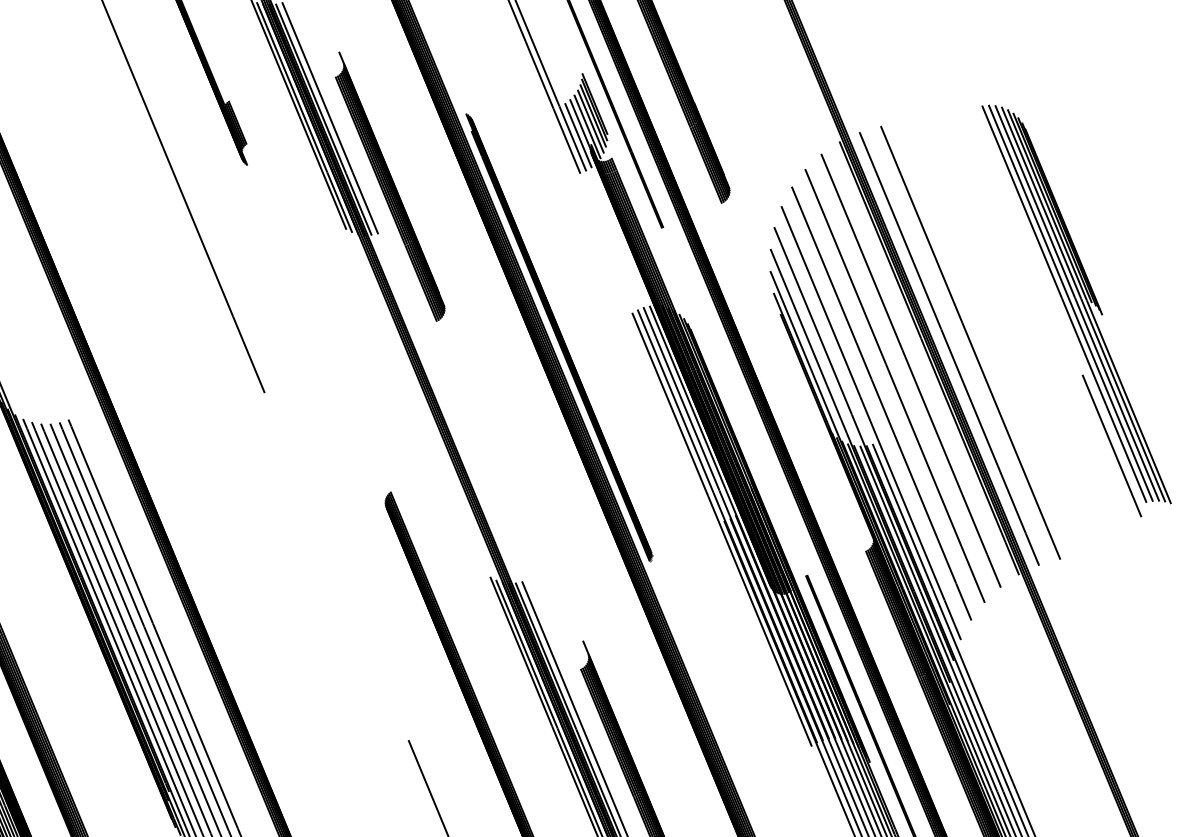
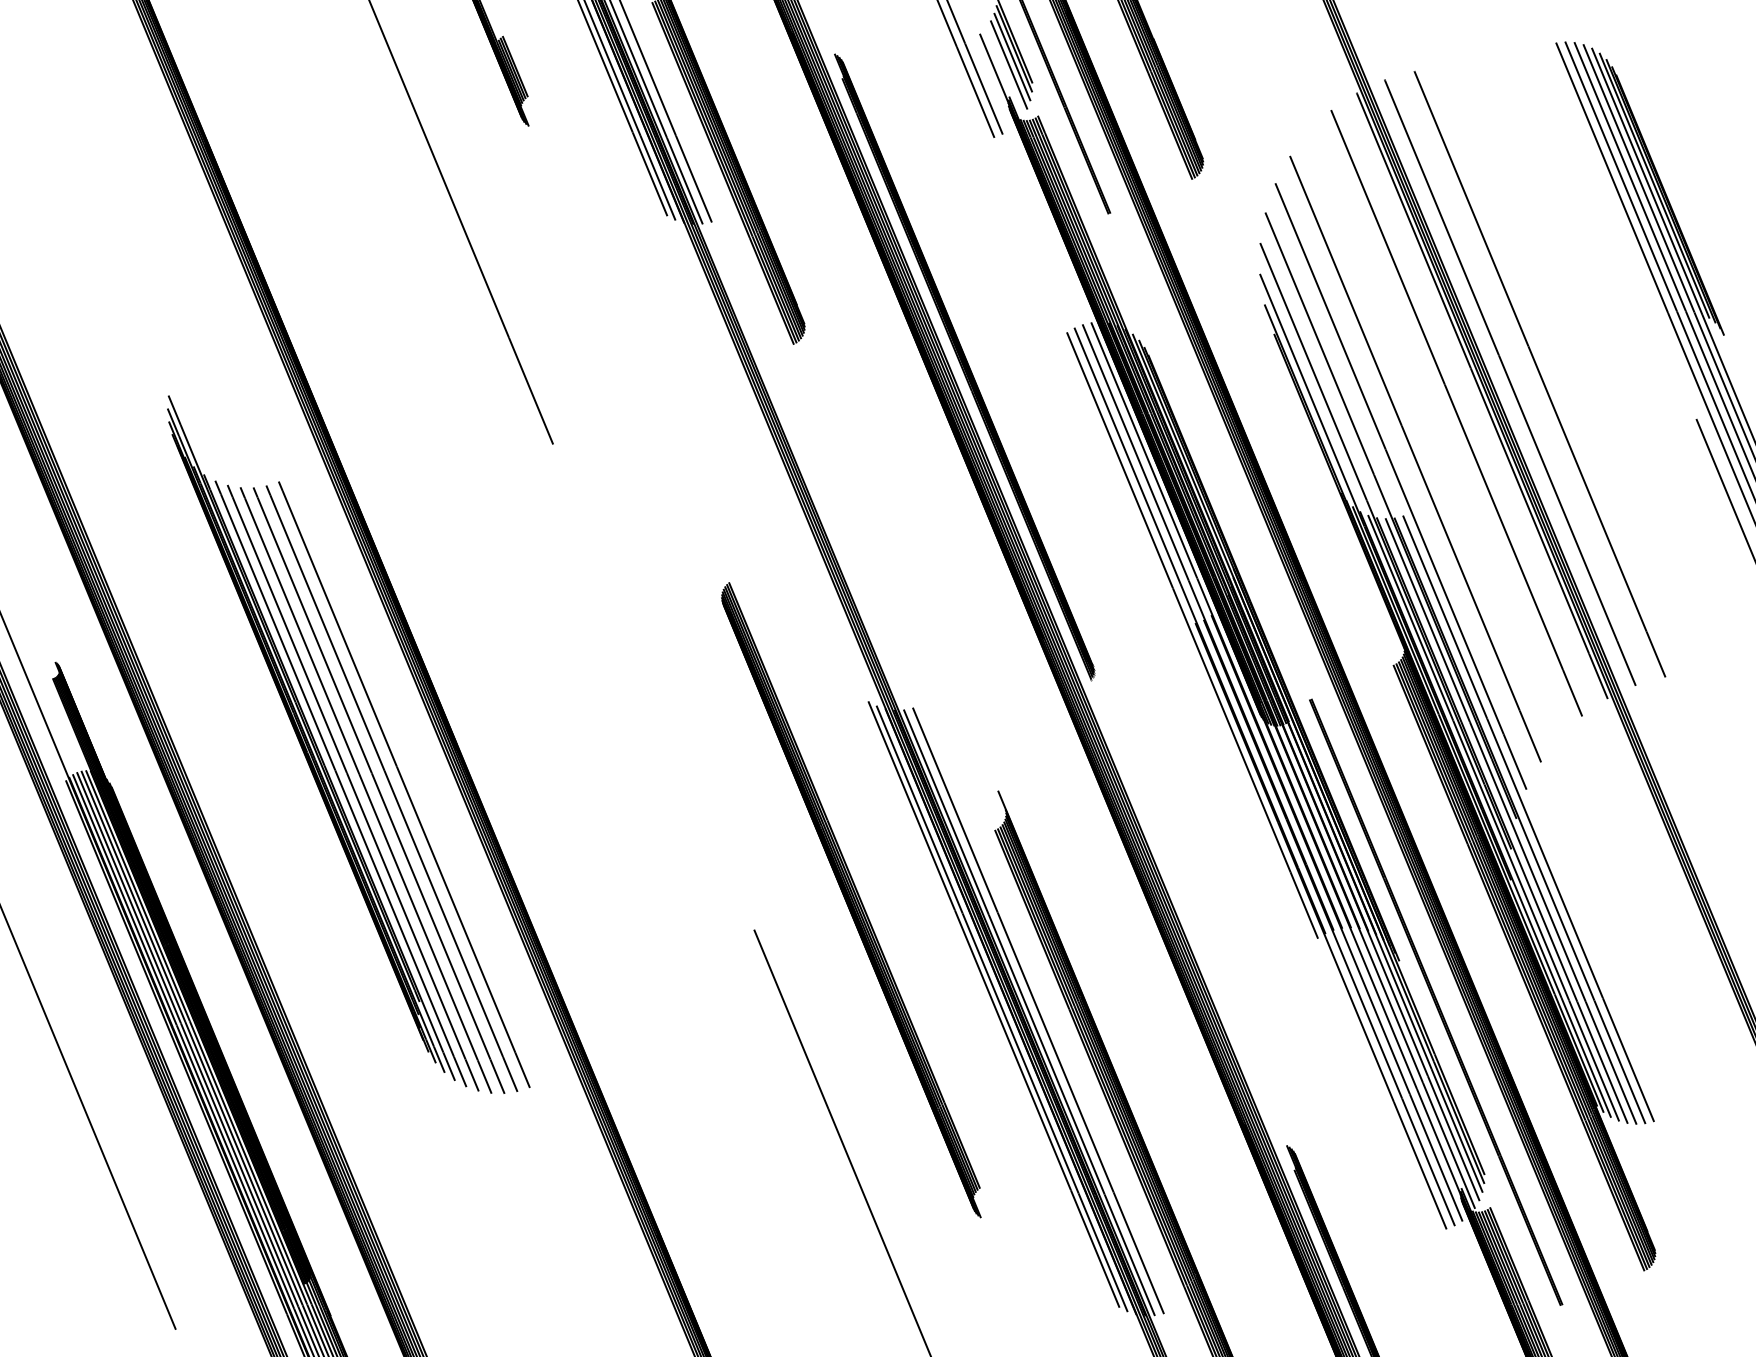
line: (587, 126) -> (1004, 72), removed
line: (578, 135) -> (991, 84), removed
line: (895, 385) -> (1434, 434), removed

